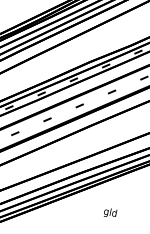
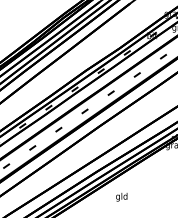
text: (109, 213) -> (121, 197), moved

